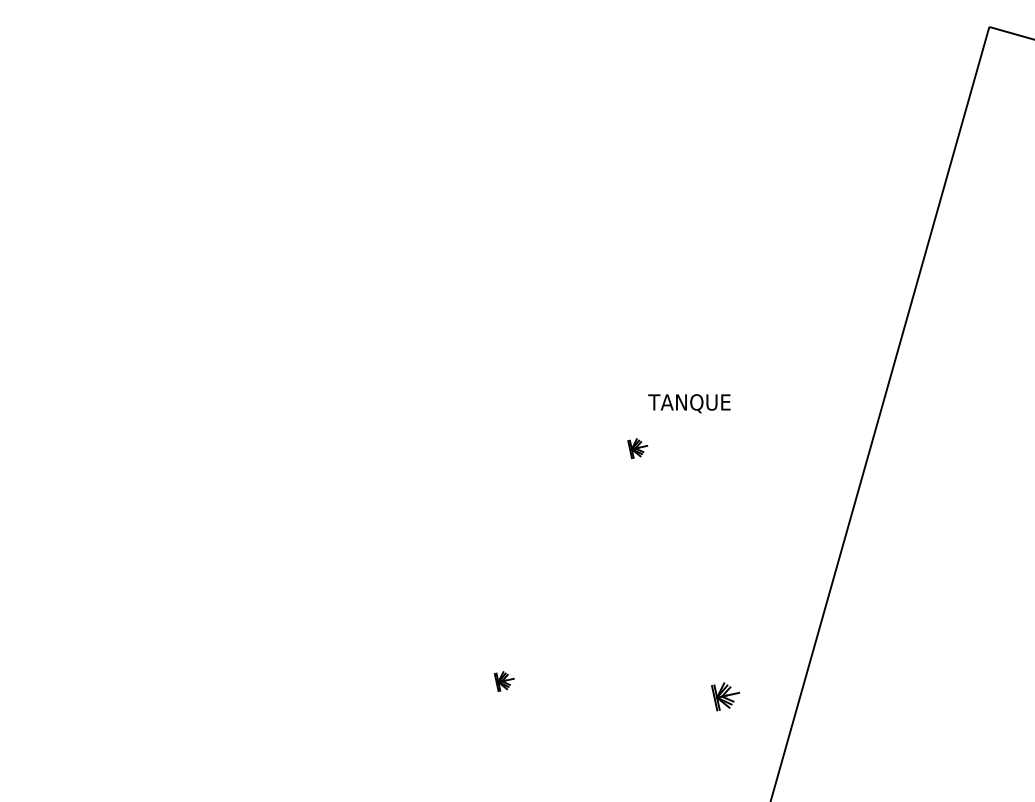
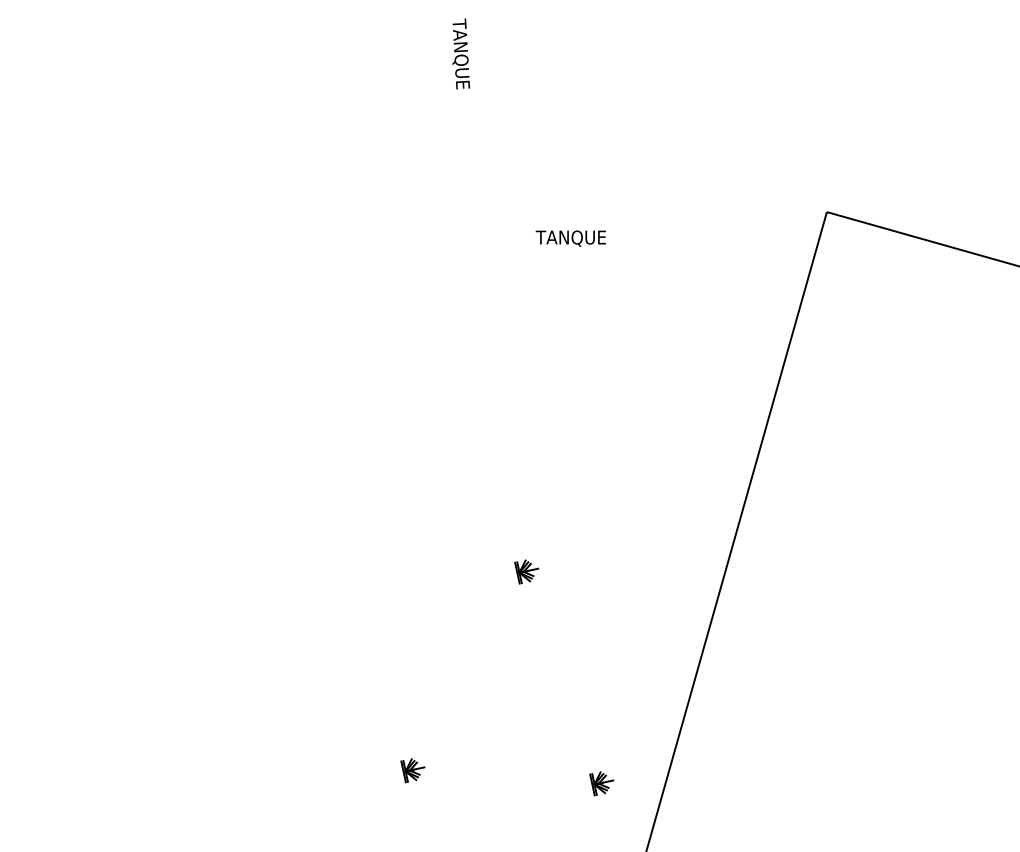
text: (688, 403) -> (570, 238), moved
part: (637, 448) -> (526, 571), size x1.43
part: (503, 681) -> (412, 770), size x1.43

